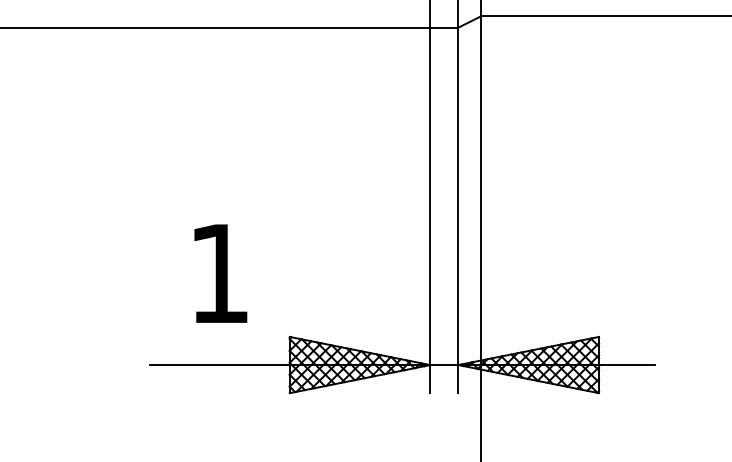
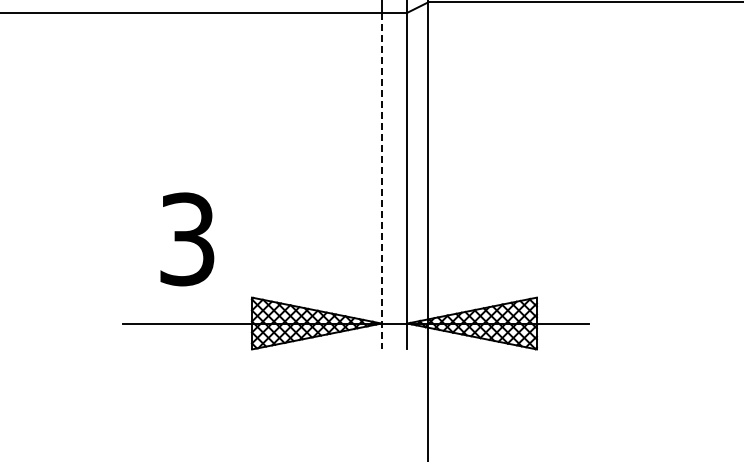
line: (430, 210) -> (381, 181), solid -> dashed
text: (219, 273) -> (187, 239), 1 -> 3

